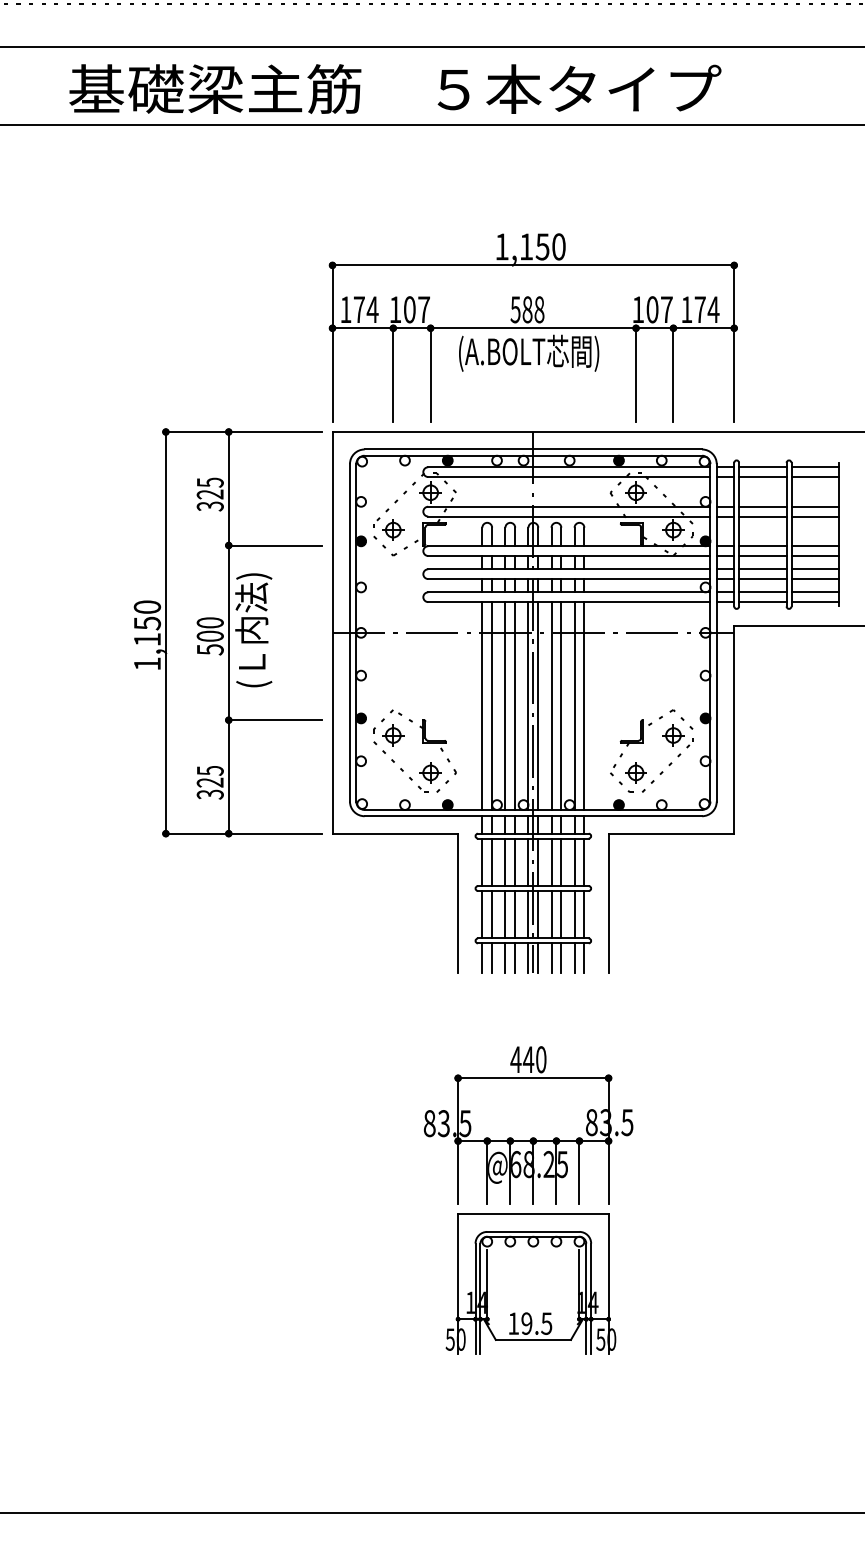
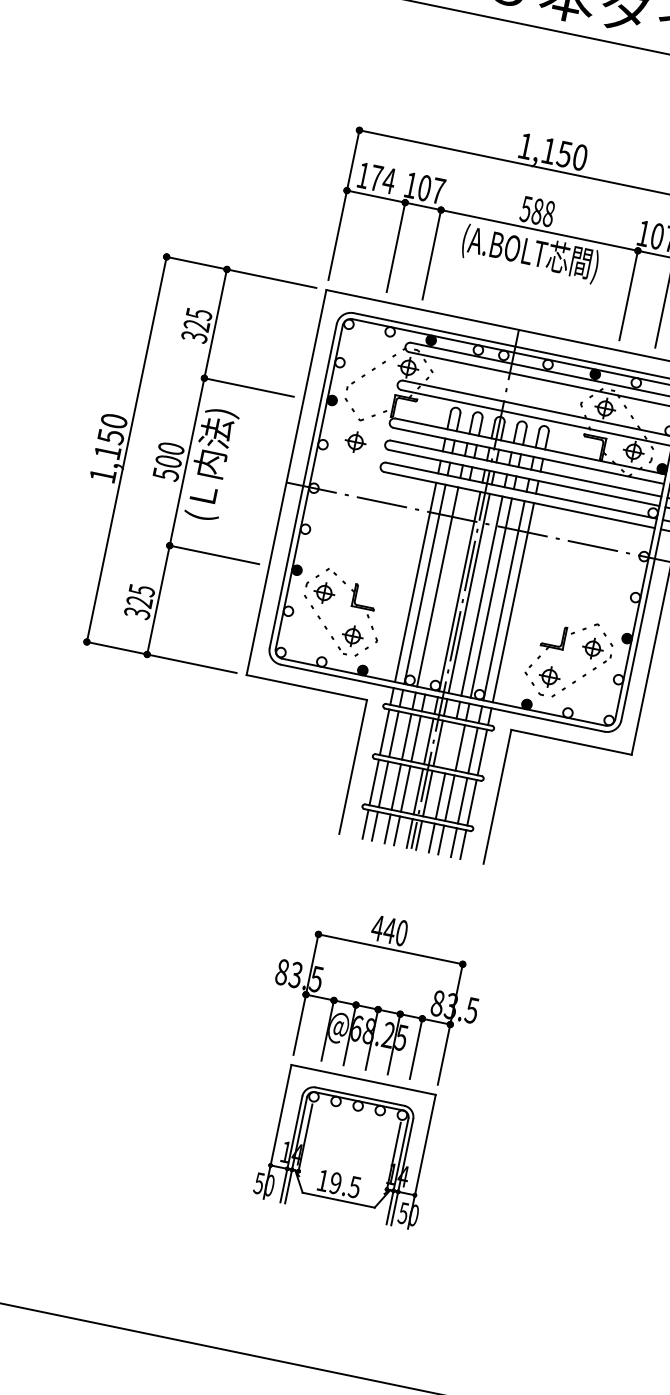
part: (393, 529) -> (355, 441), moved
line: (515, 705) -> (447, 588), removed
line: (551, 862) -> (450, 746), removed

